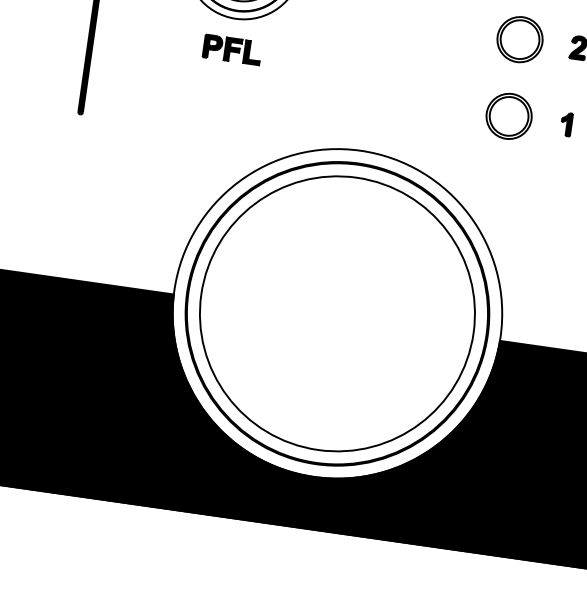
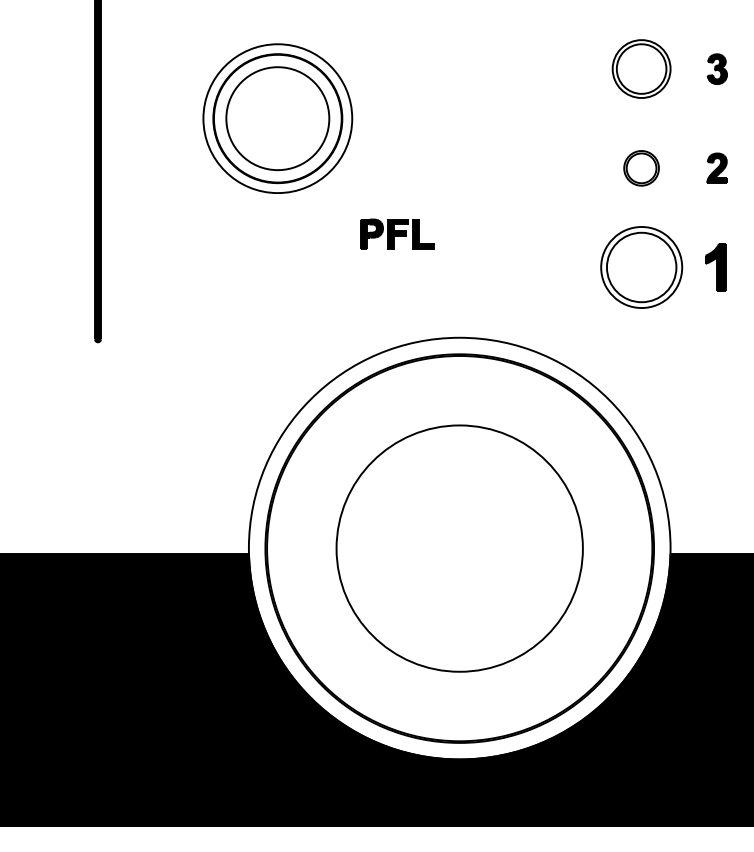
part: (519, 39) -> (641, 168), size x0.6
part: (232, 49) -> (397, 233), moved
part: (509, 116) -> (641, 267), size x1.4
part: (566, 124) -> (715, 267), size x1.6
circle: (337, 313) -> (459, 548), size x0.7

